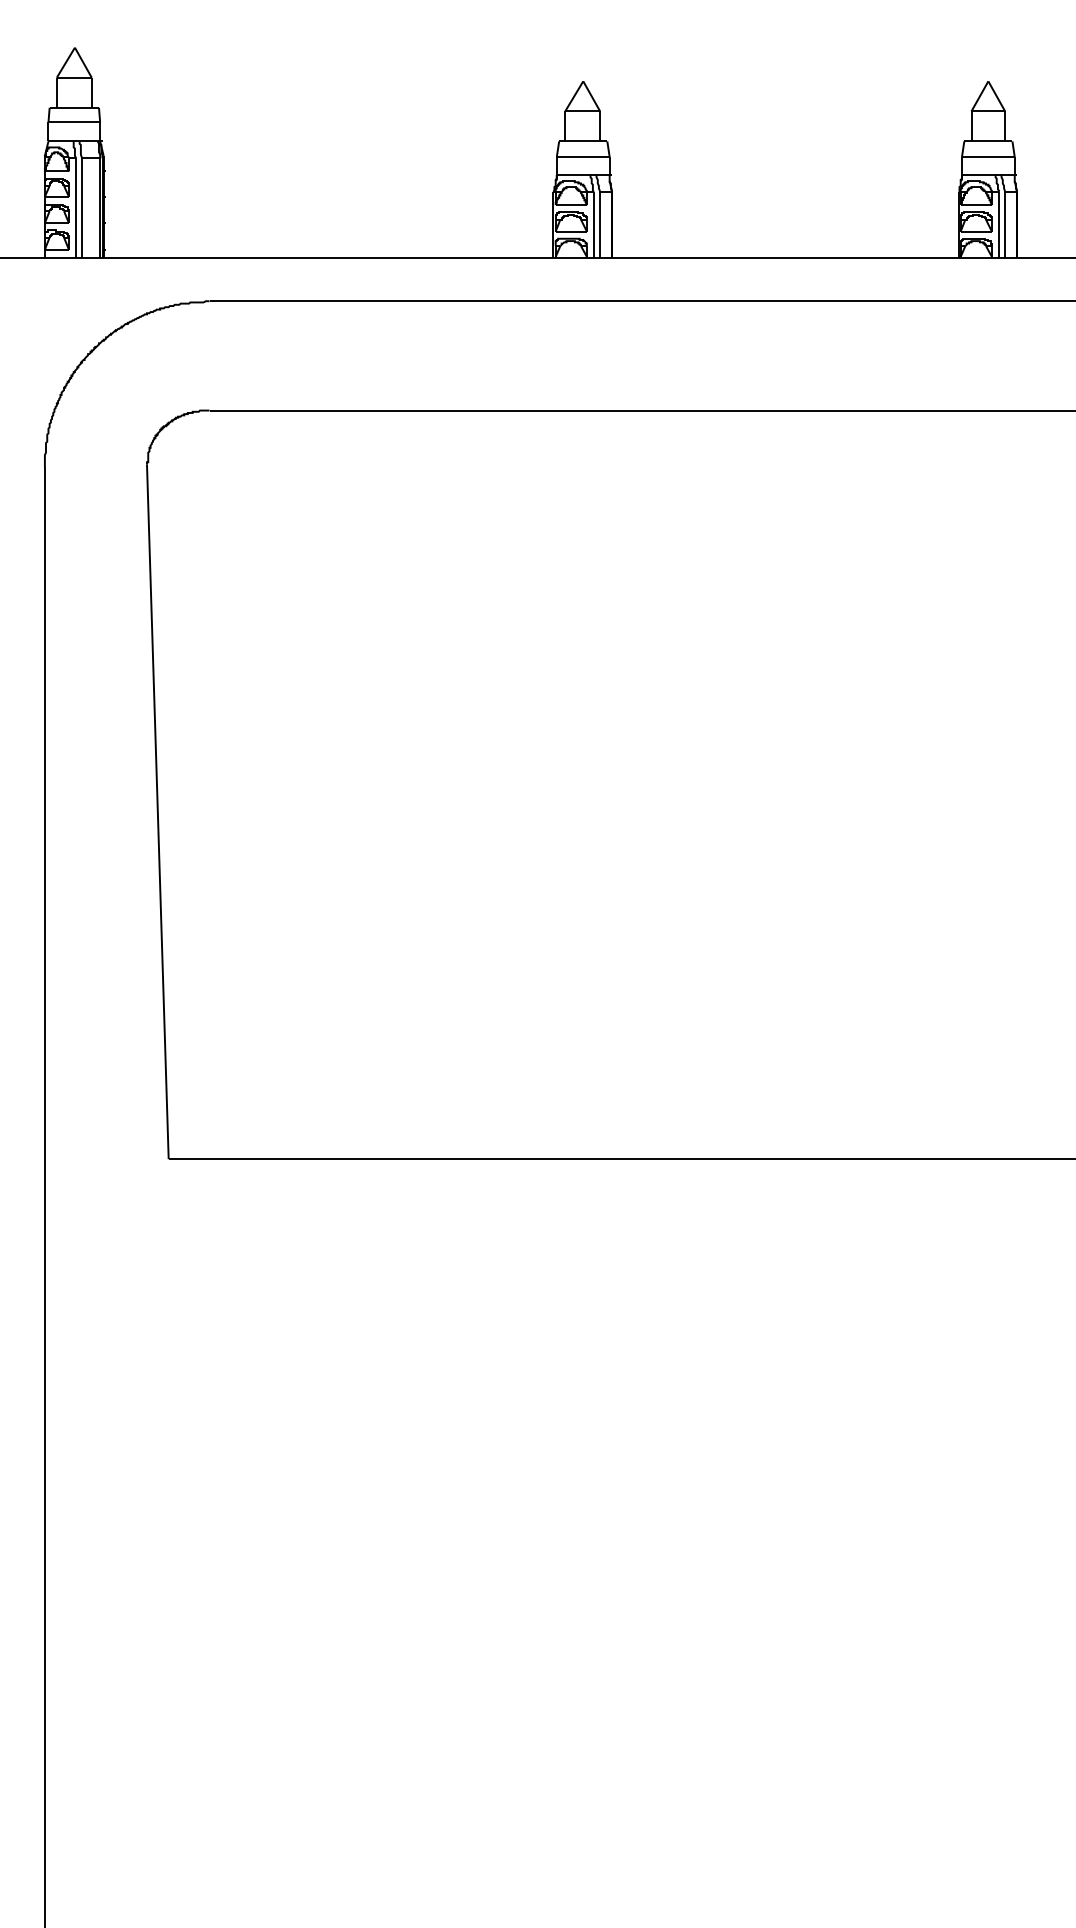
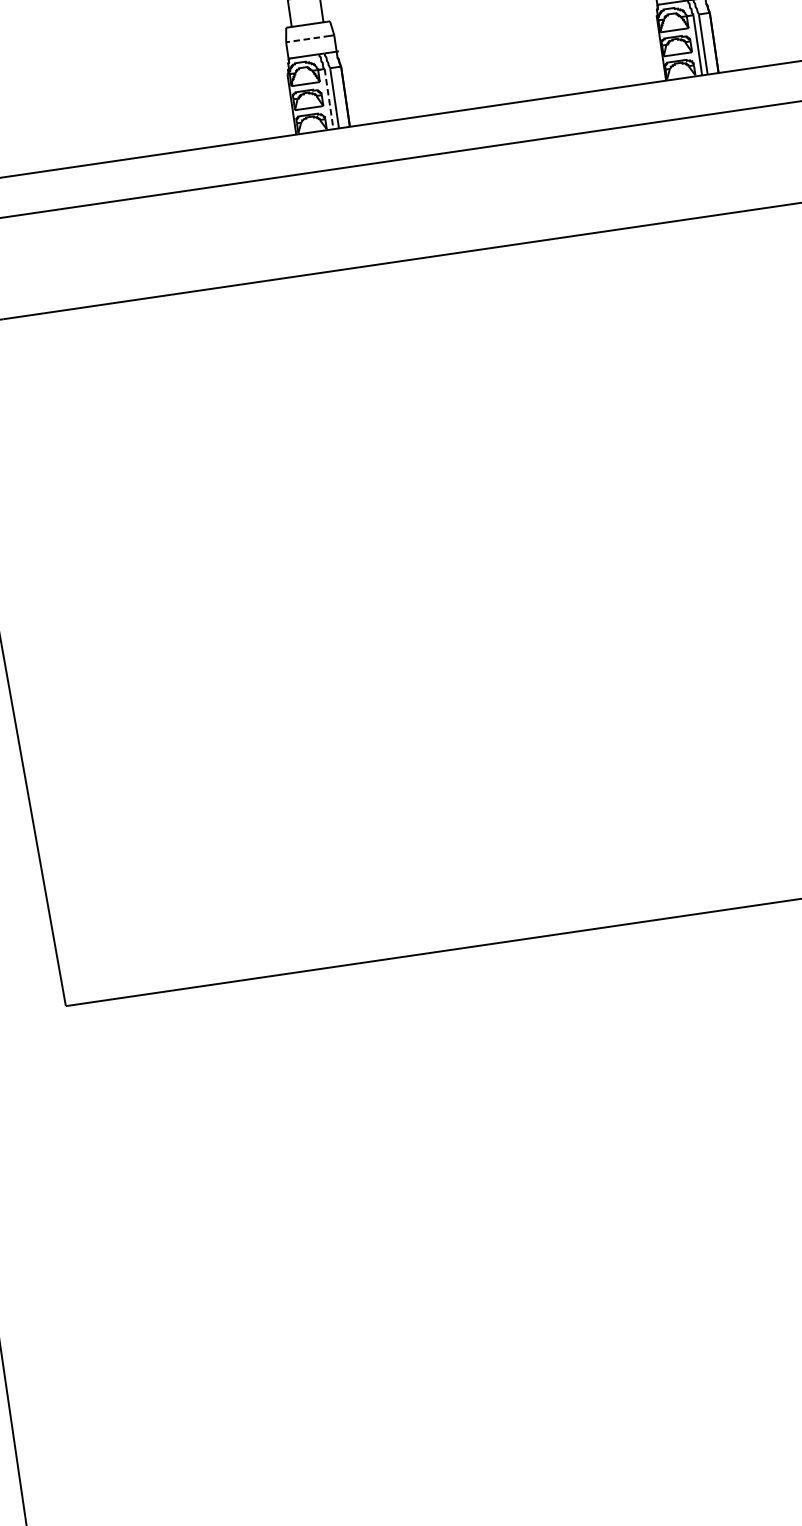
line: (580, 157) -> (307, 39), solid -> dashed
line: (594, 225) -> (329, 99), solid -> dashed

